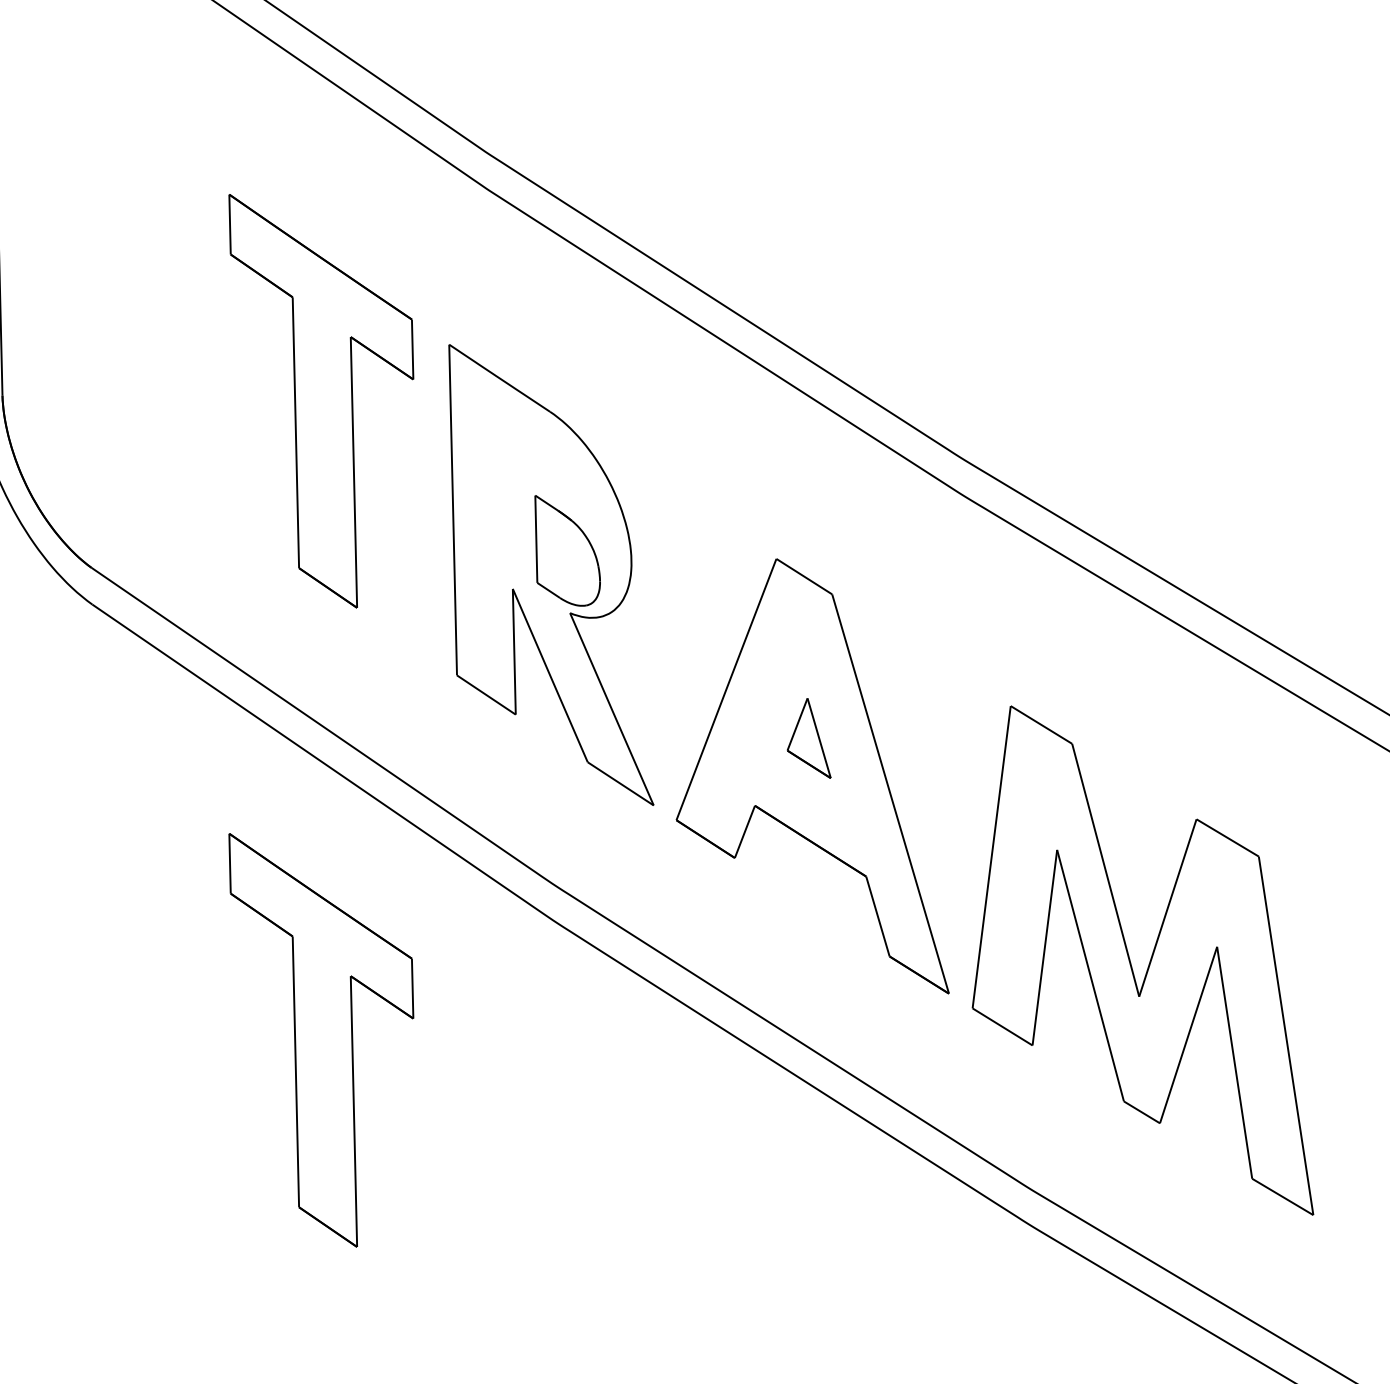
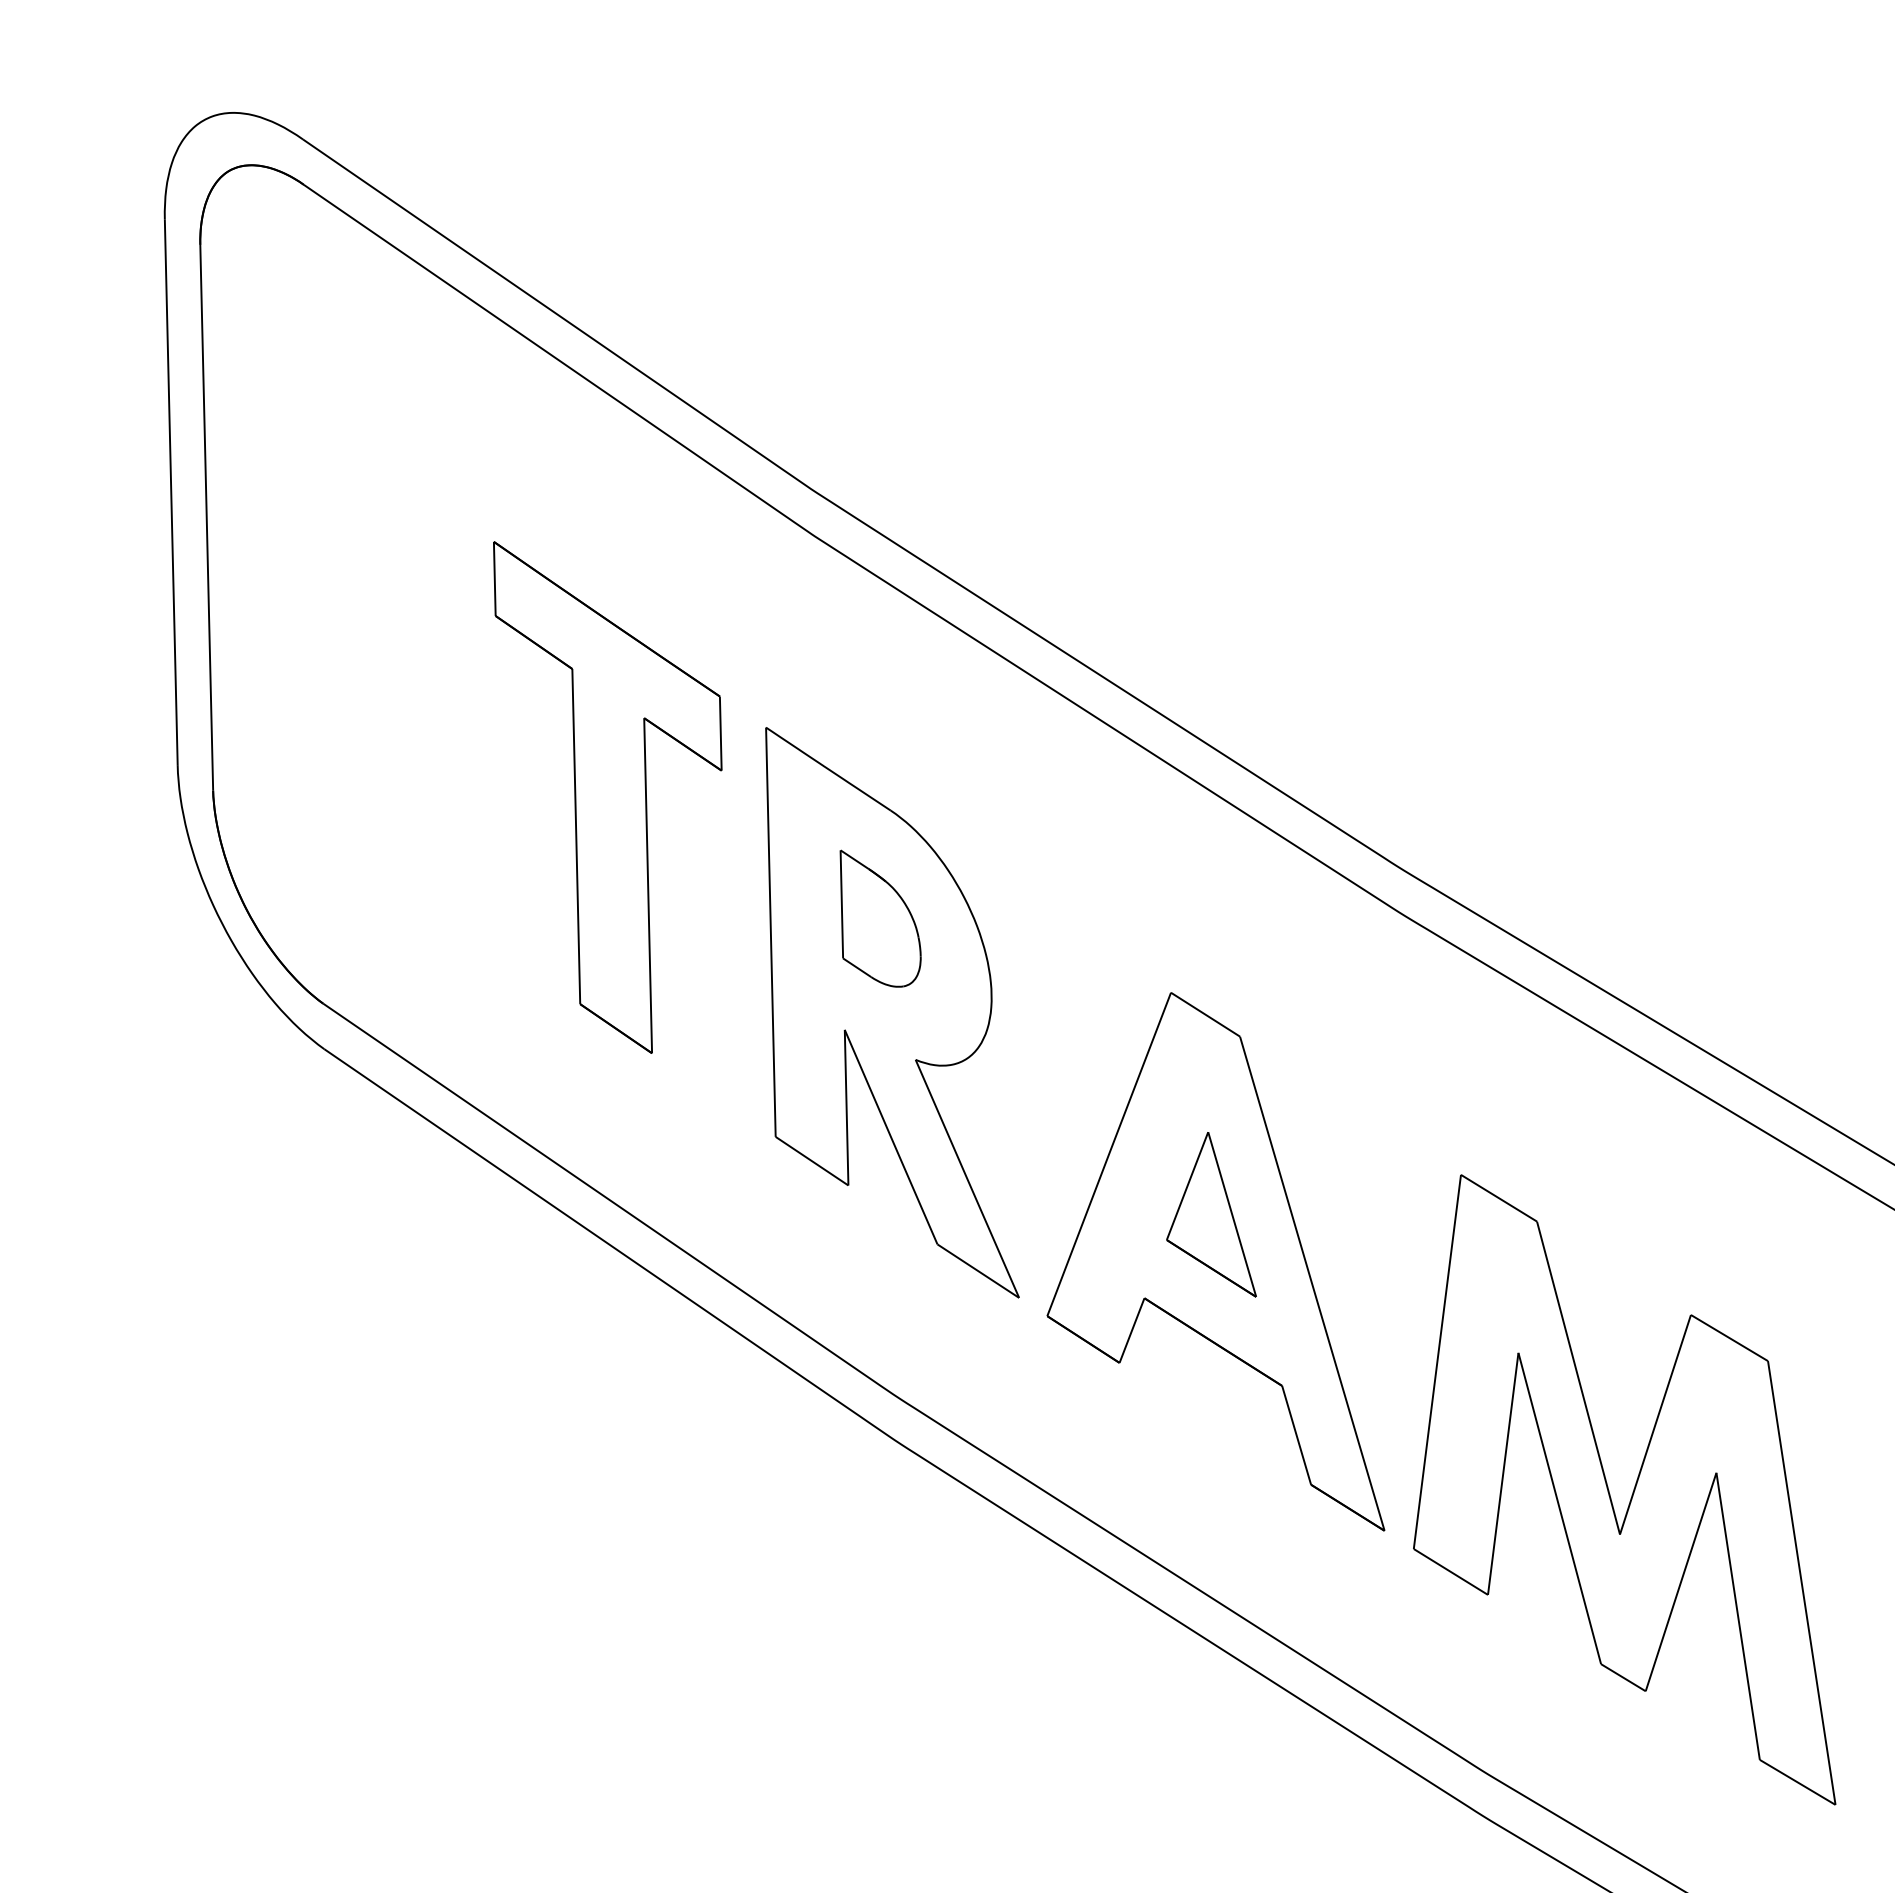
part: (567, 550) -> (880, 918), moved
part: (809, 738) -> (1211, 1214), size x1.67
part: (321, 1040) -> (607, 1588), removed

